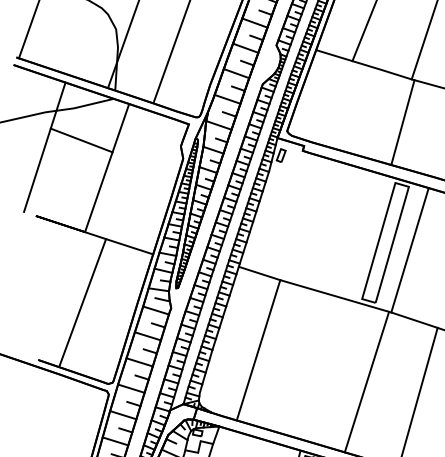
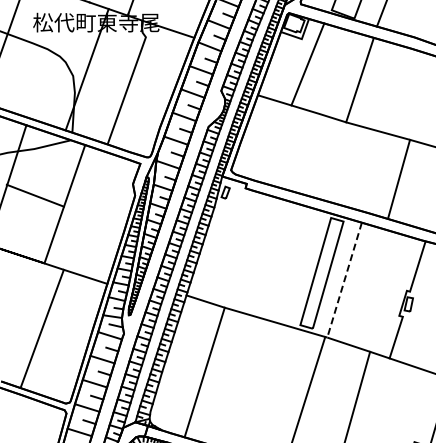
line: (402, 122) -> (337, 162), removed
line: (80, 140) -> (34, 195), moved
line: (409, 250) -> (344, 280), solid -> dashed

